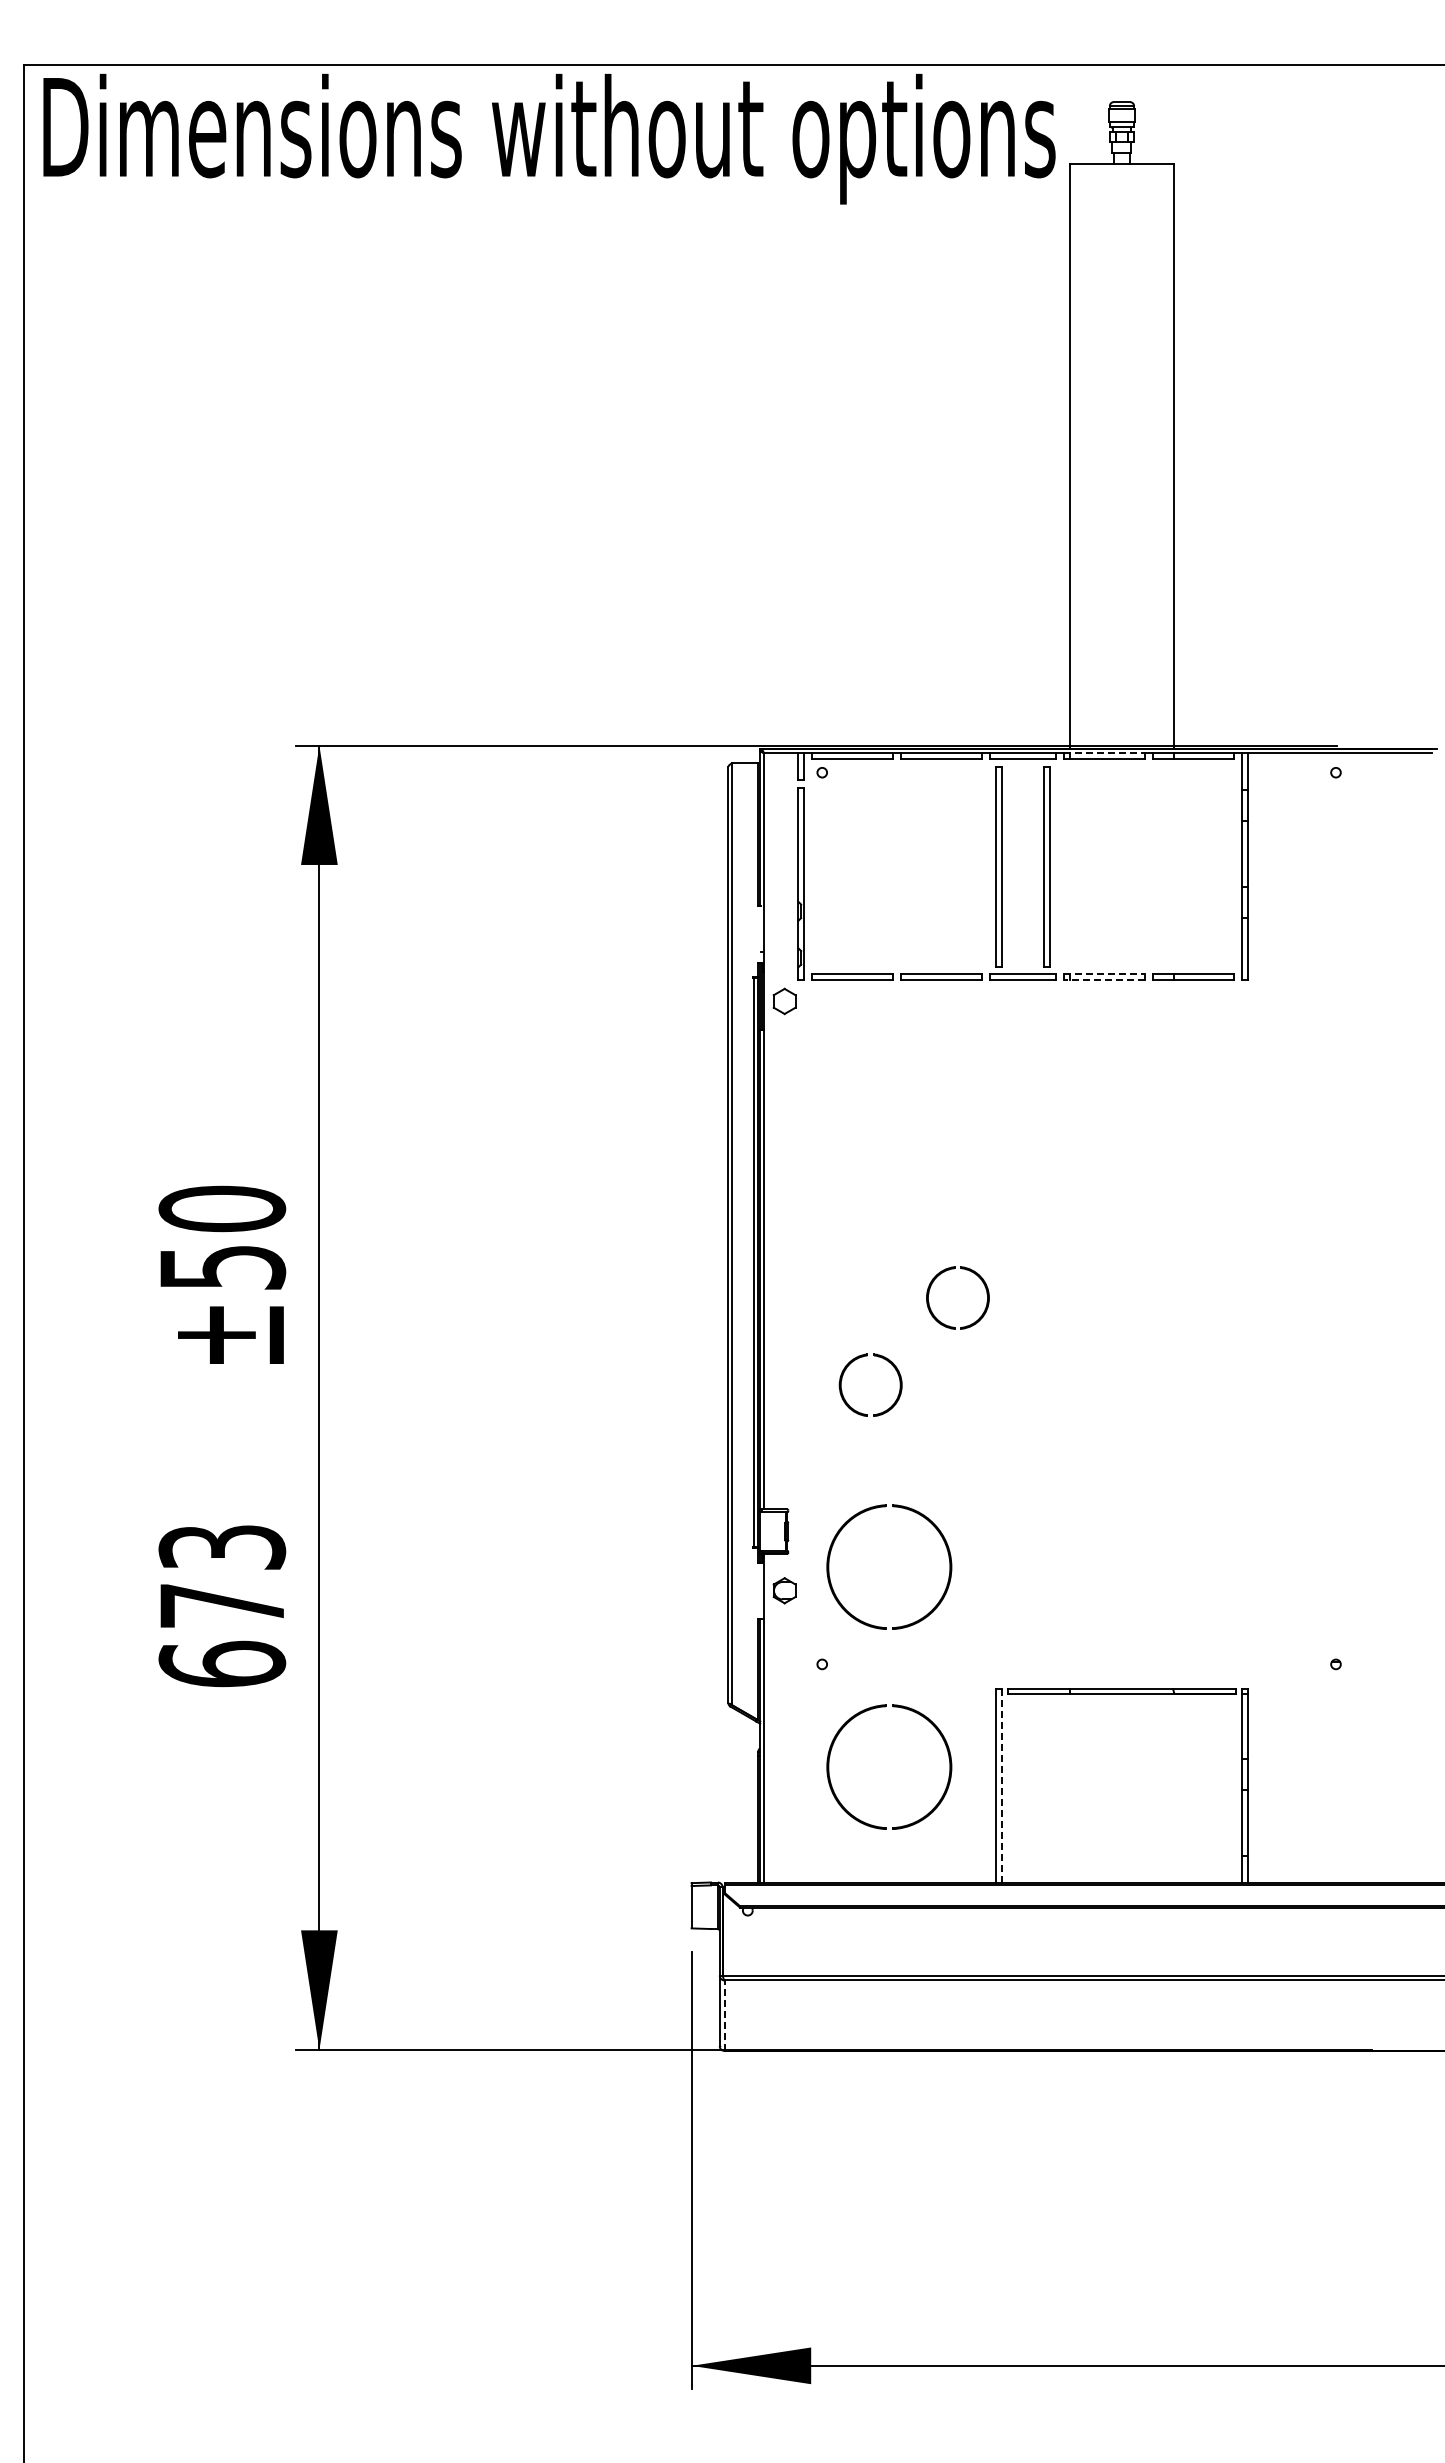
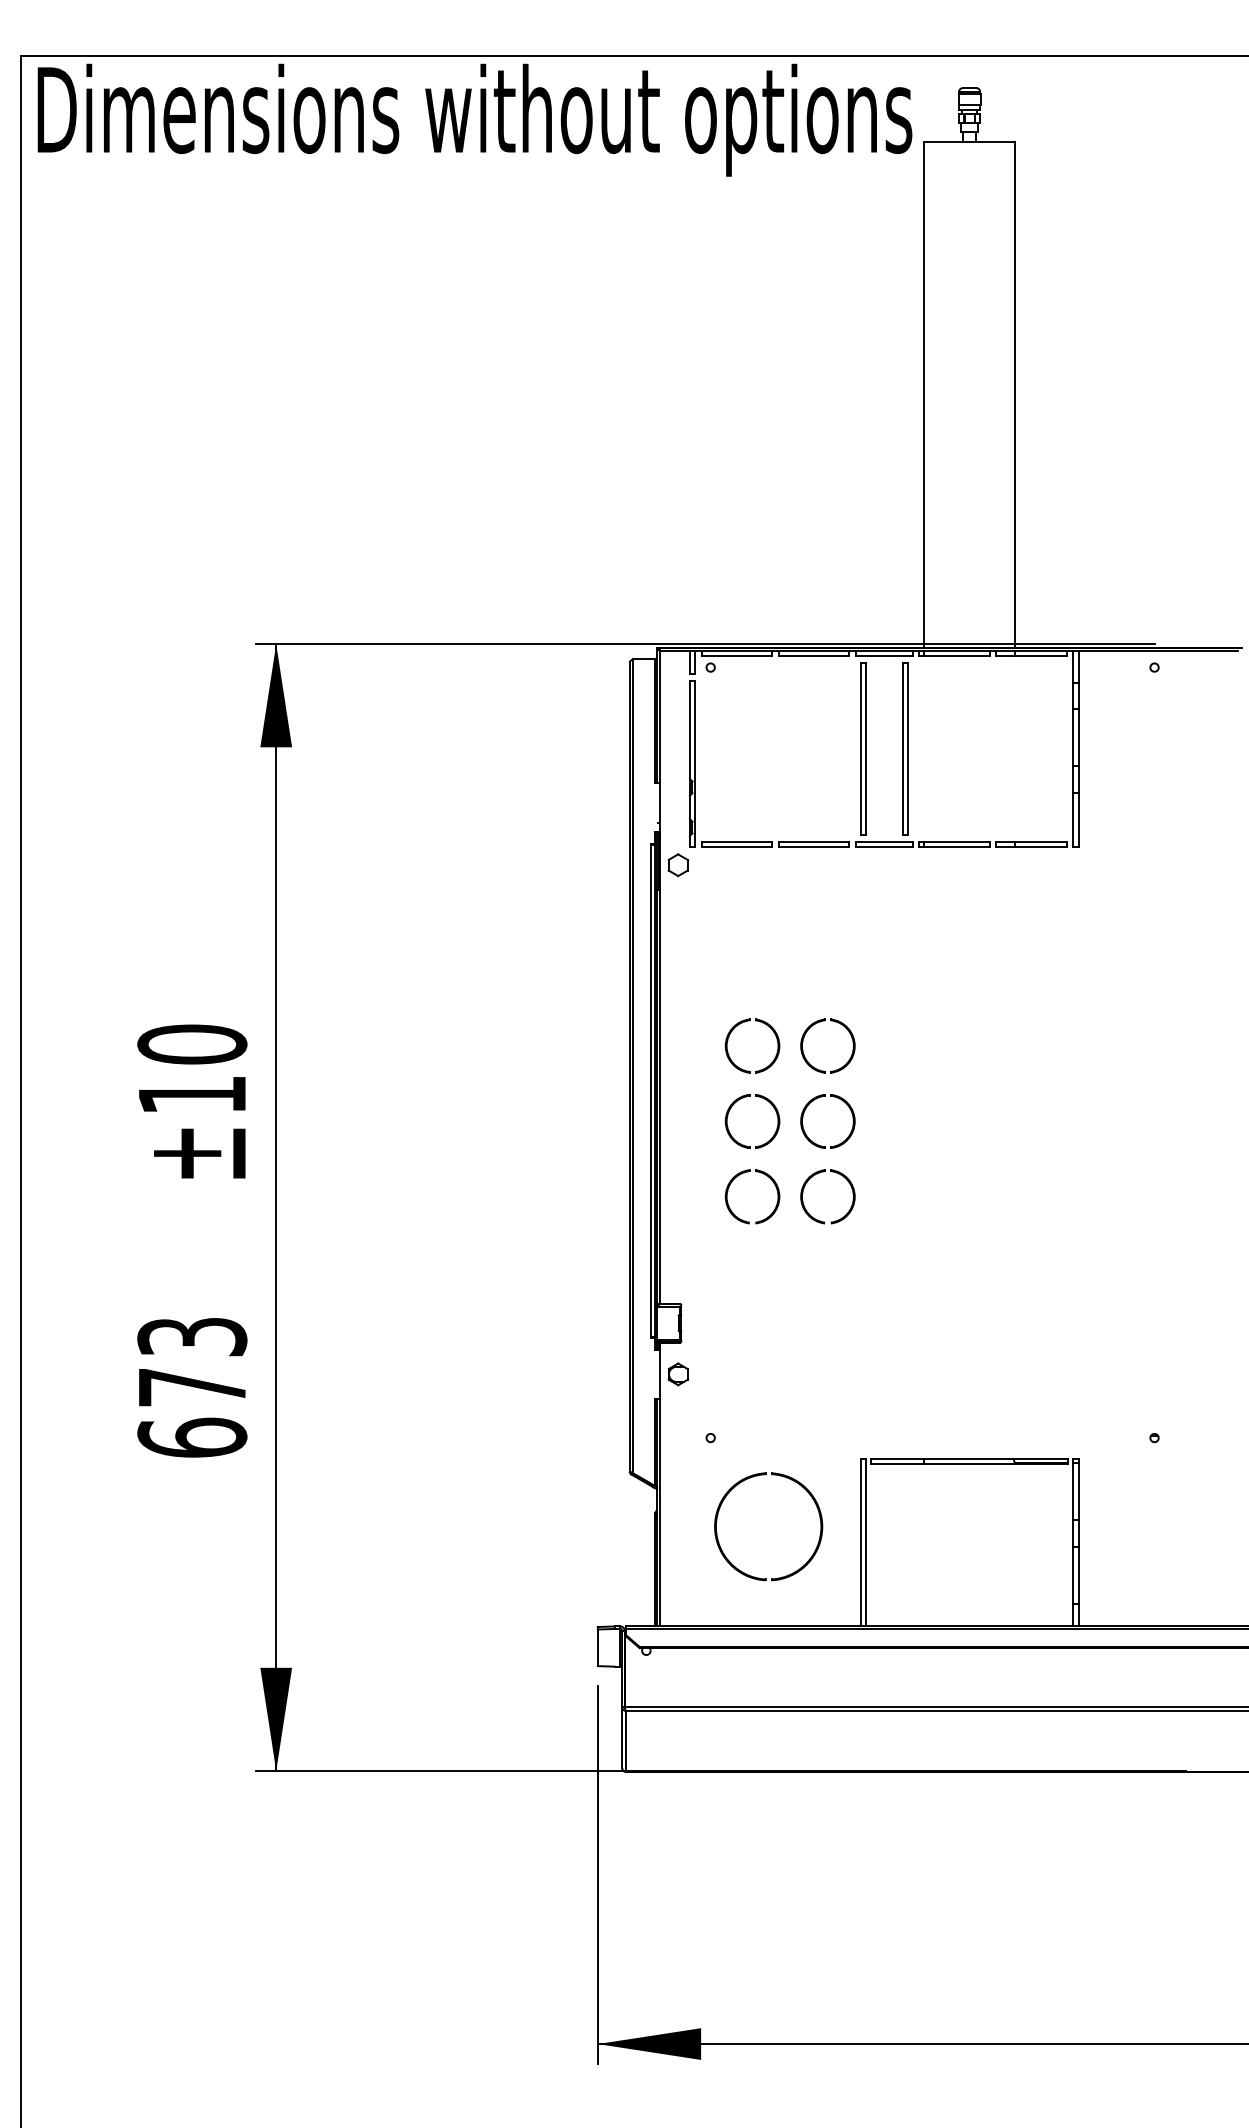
line: (1104, 753) -> (954, 651), dashed -> solid
line: (1104, 974) -> (954, 841), dashed -> solid
line: (1104, 980) -> (954, 847), dashed -> solid
part: (944, 1185) -> (816, 1024), added
part: (846, 1195) -> (731, 1032), added
text: (223, 1267) -> (193, 1095), ±50 -> ±10
part: (862, 1270) -> (745, 1097), added
part: (943, 1360) -> (815, 1175), added
part: (900, 1508) -> (778, 1303), removed
line: (1001, 1785) -> (865, 1542), dashed -> solid
line: (724, 2015) -> (626, 1741), dashed -> solid

